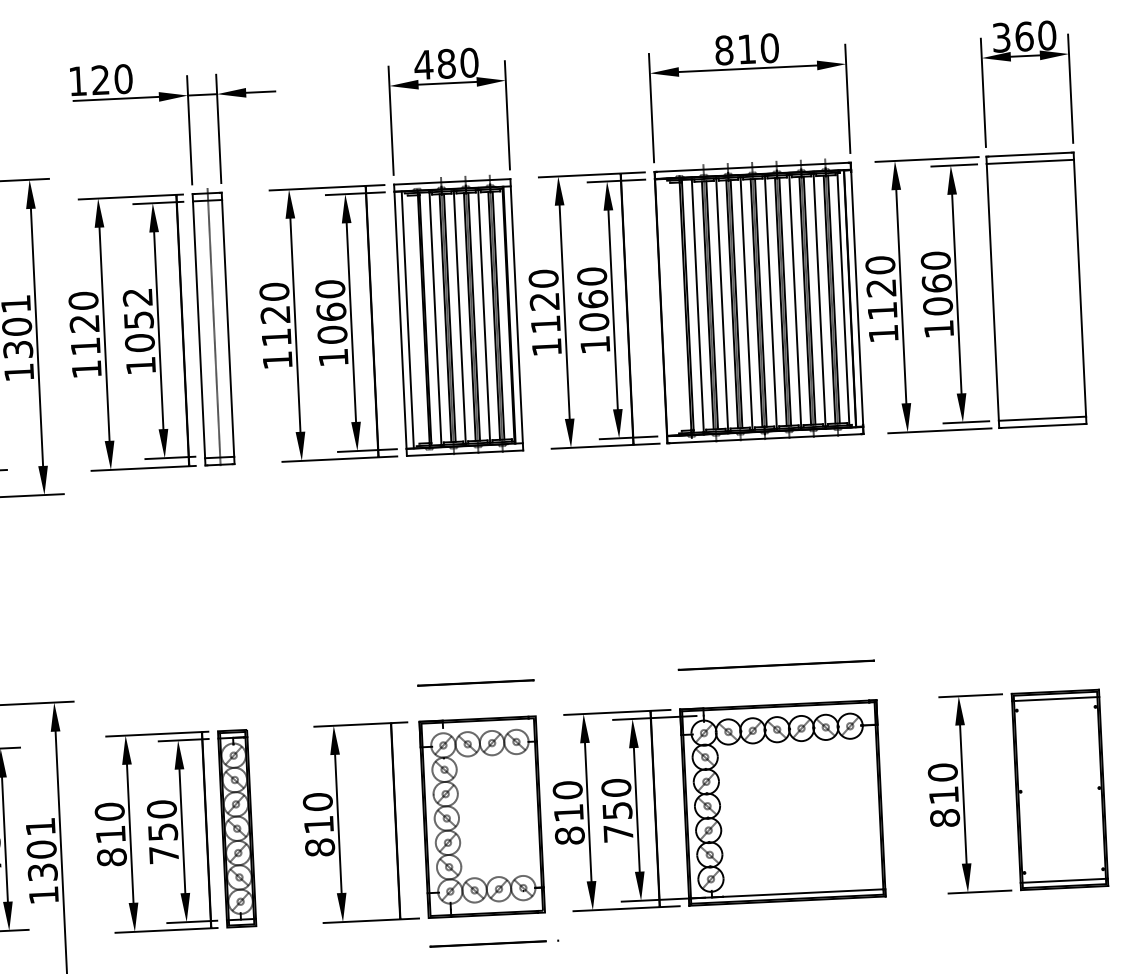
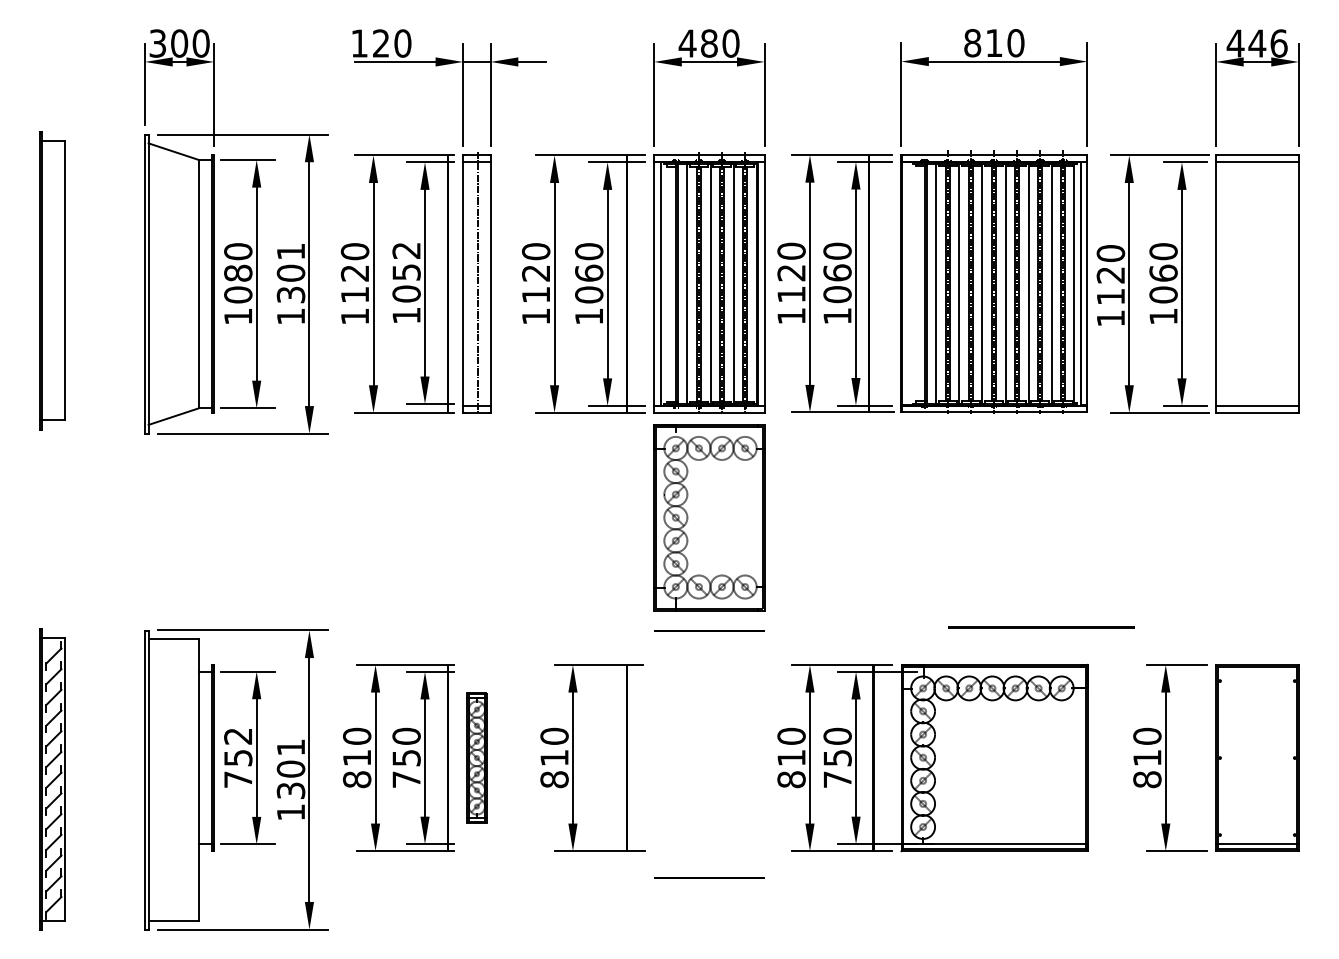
text: (1023, 36) -> (1256, 43), 360 -> 446
line: (776, 665) -> (1041, 627), moved
line: (1055, 698) -> (1257, 671), removed
part: (482, 816) -> (709, 517), moved
part: (236, 828) -> (476, 757), size x0.7

